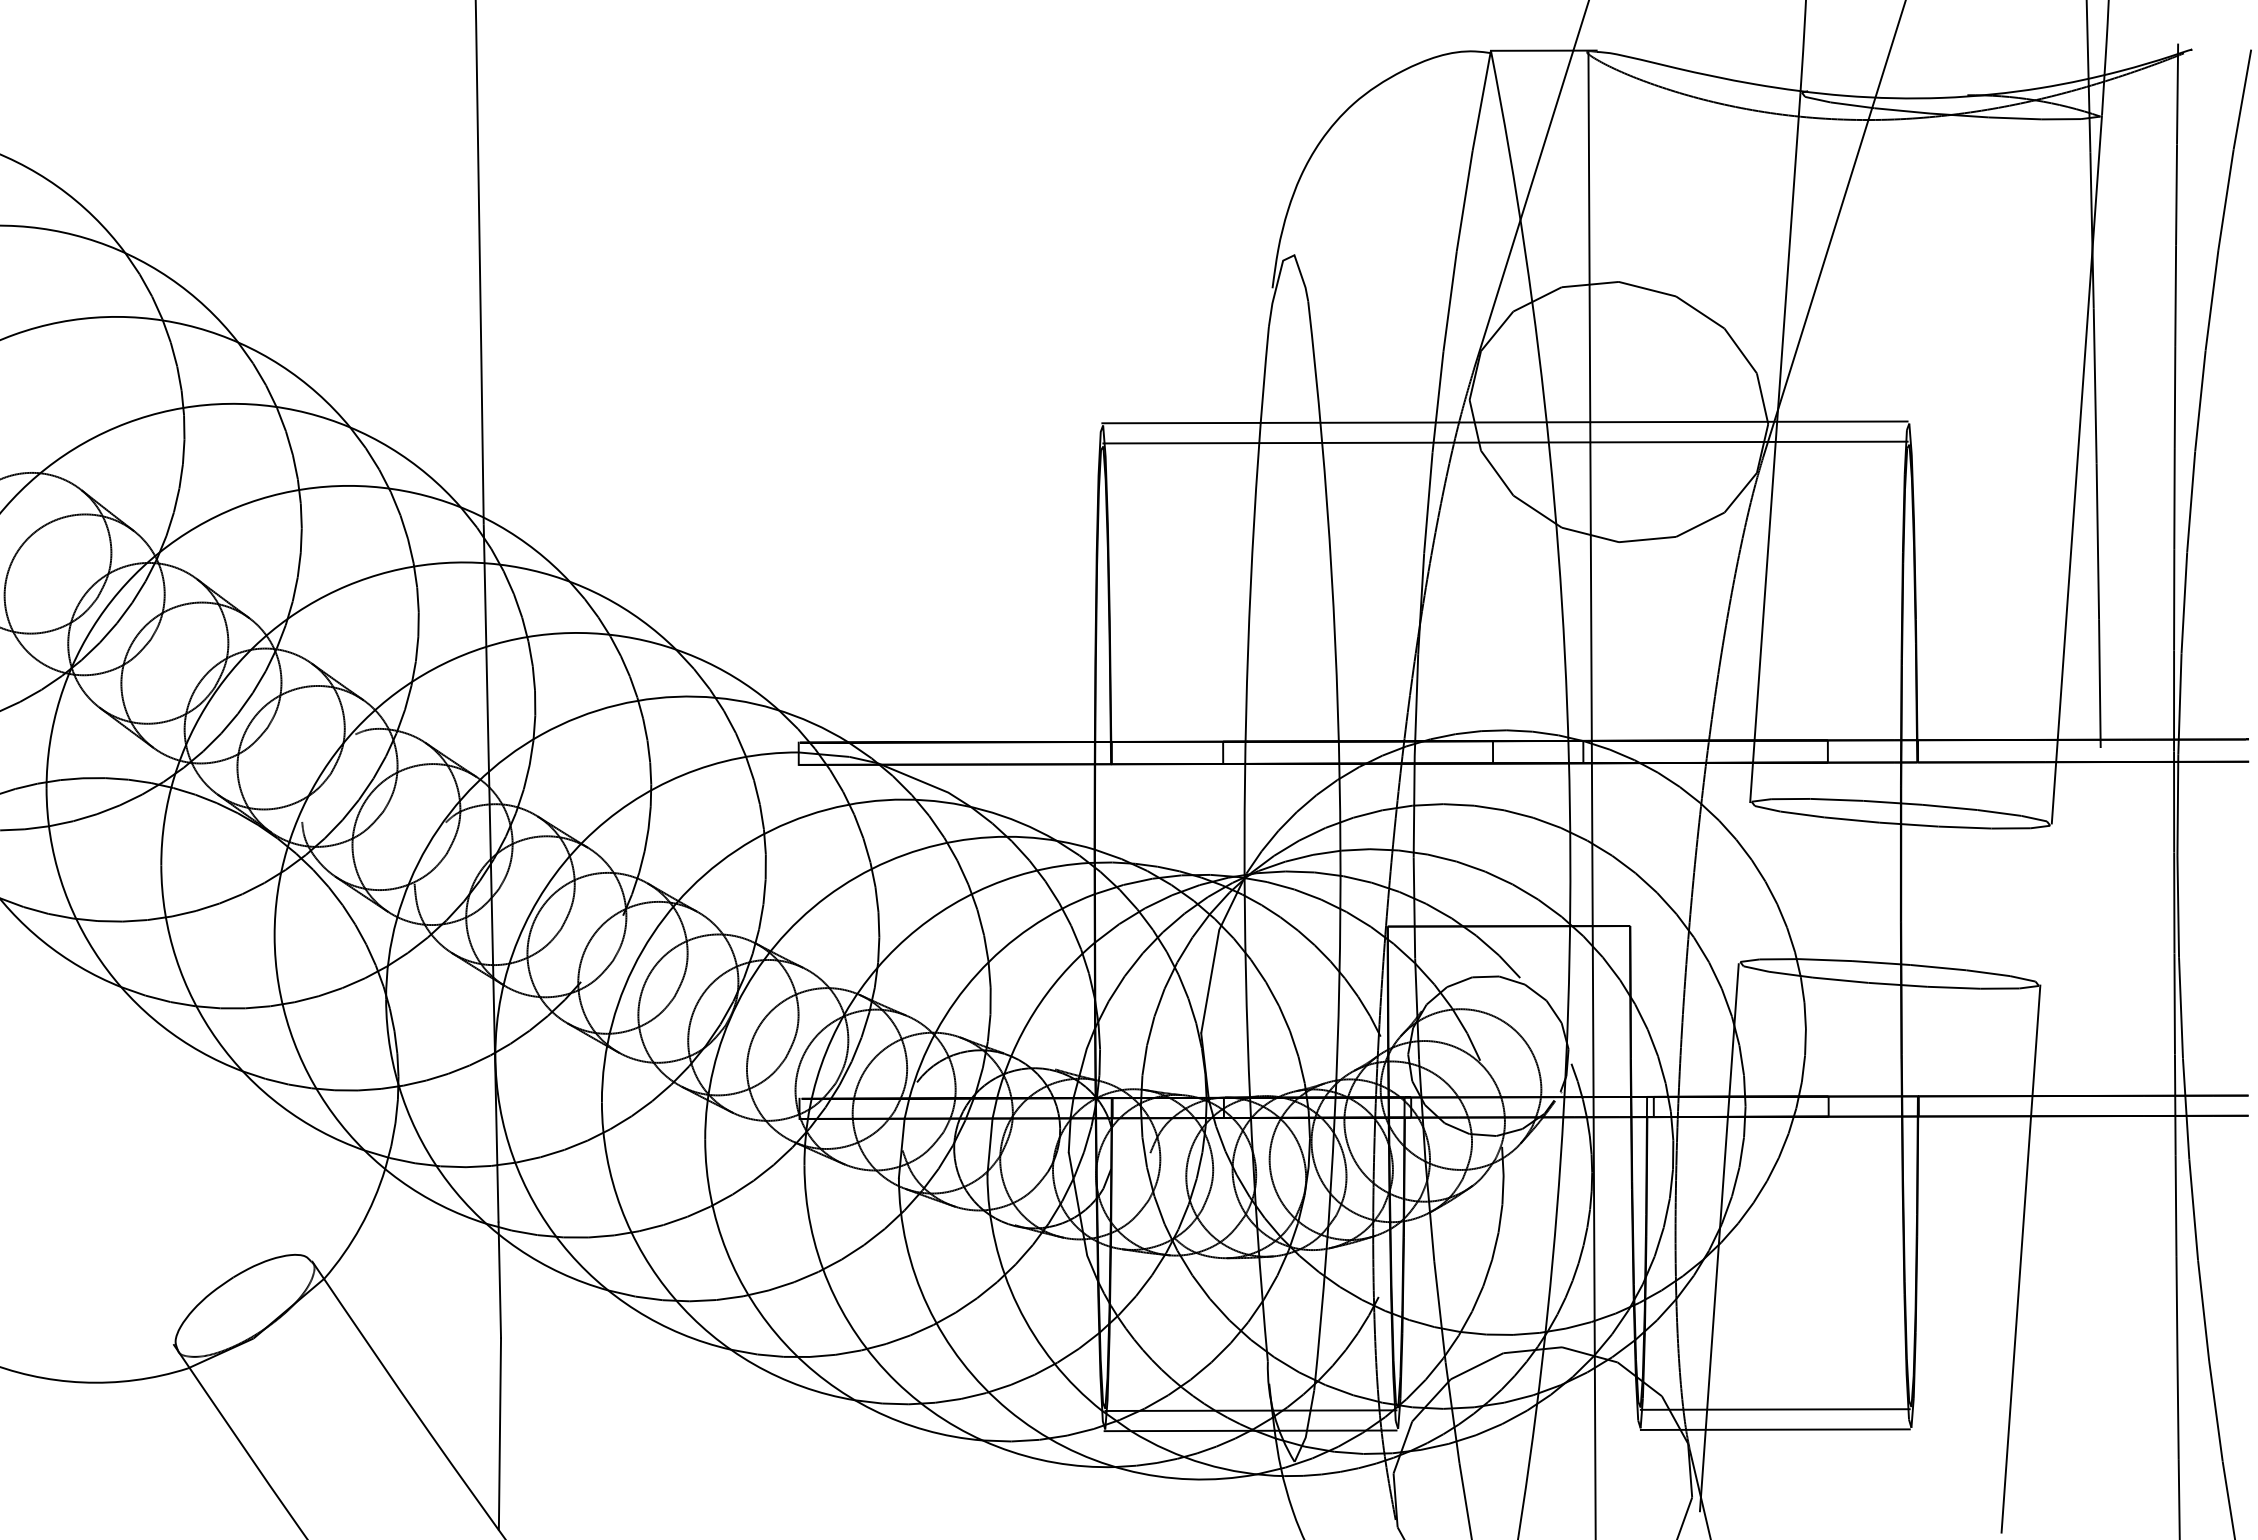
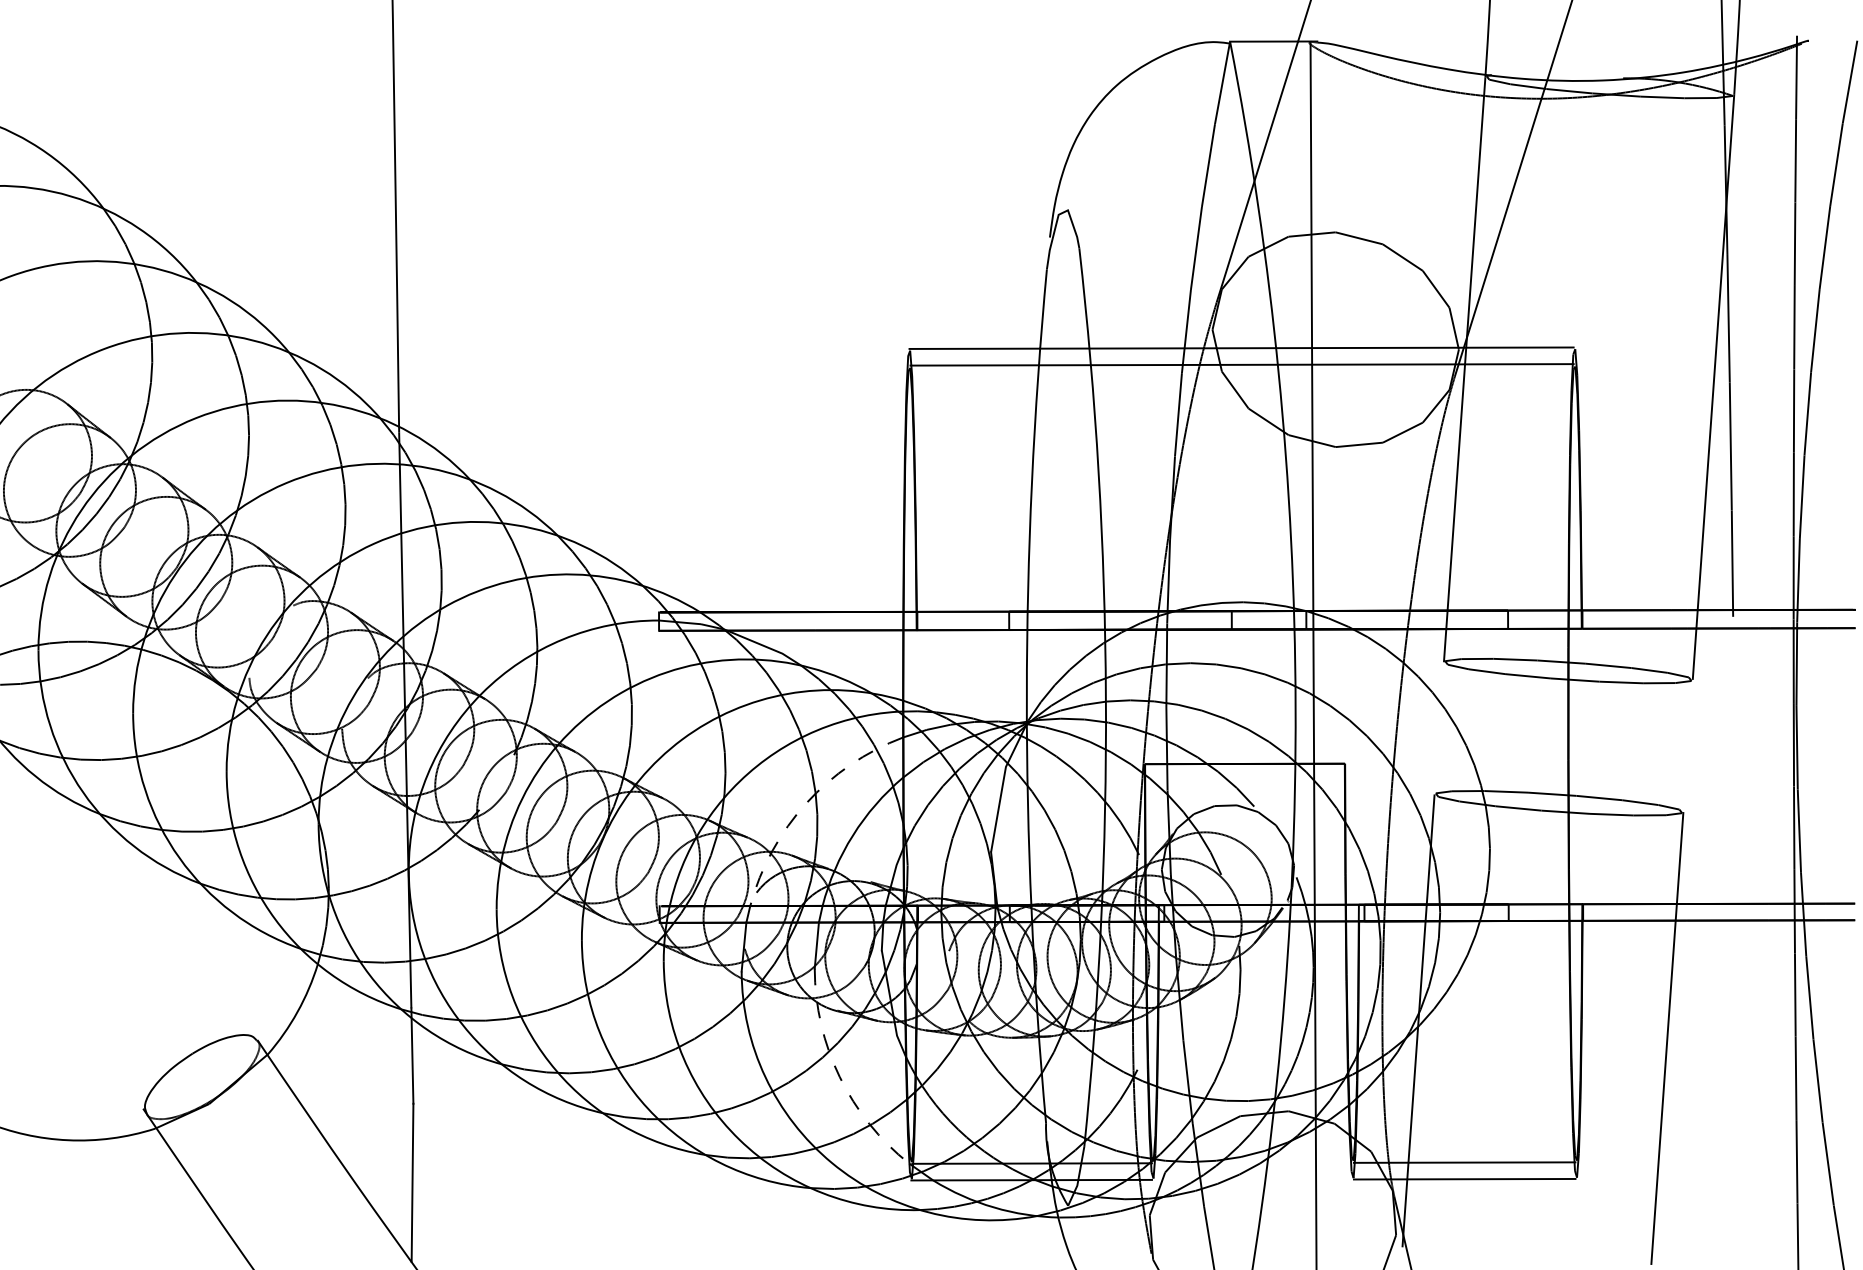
arc: (977, 974) -> (806, 803), solid -> dashed
arc: (1017, 1305) -> (839, 1076), solid -> dashed

